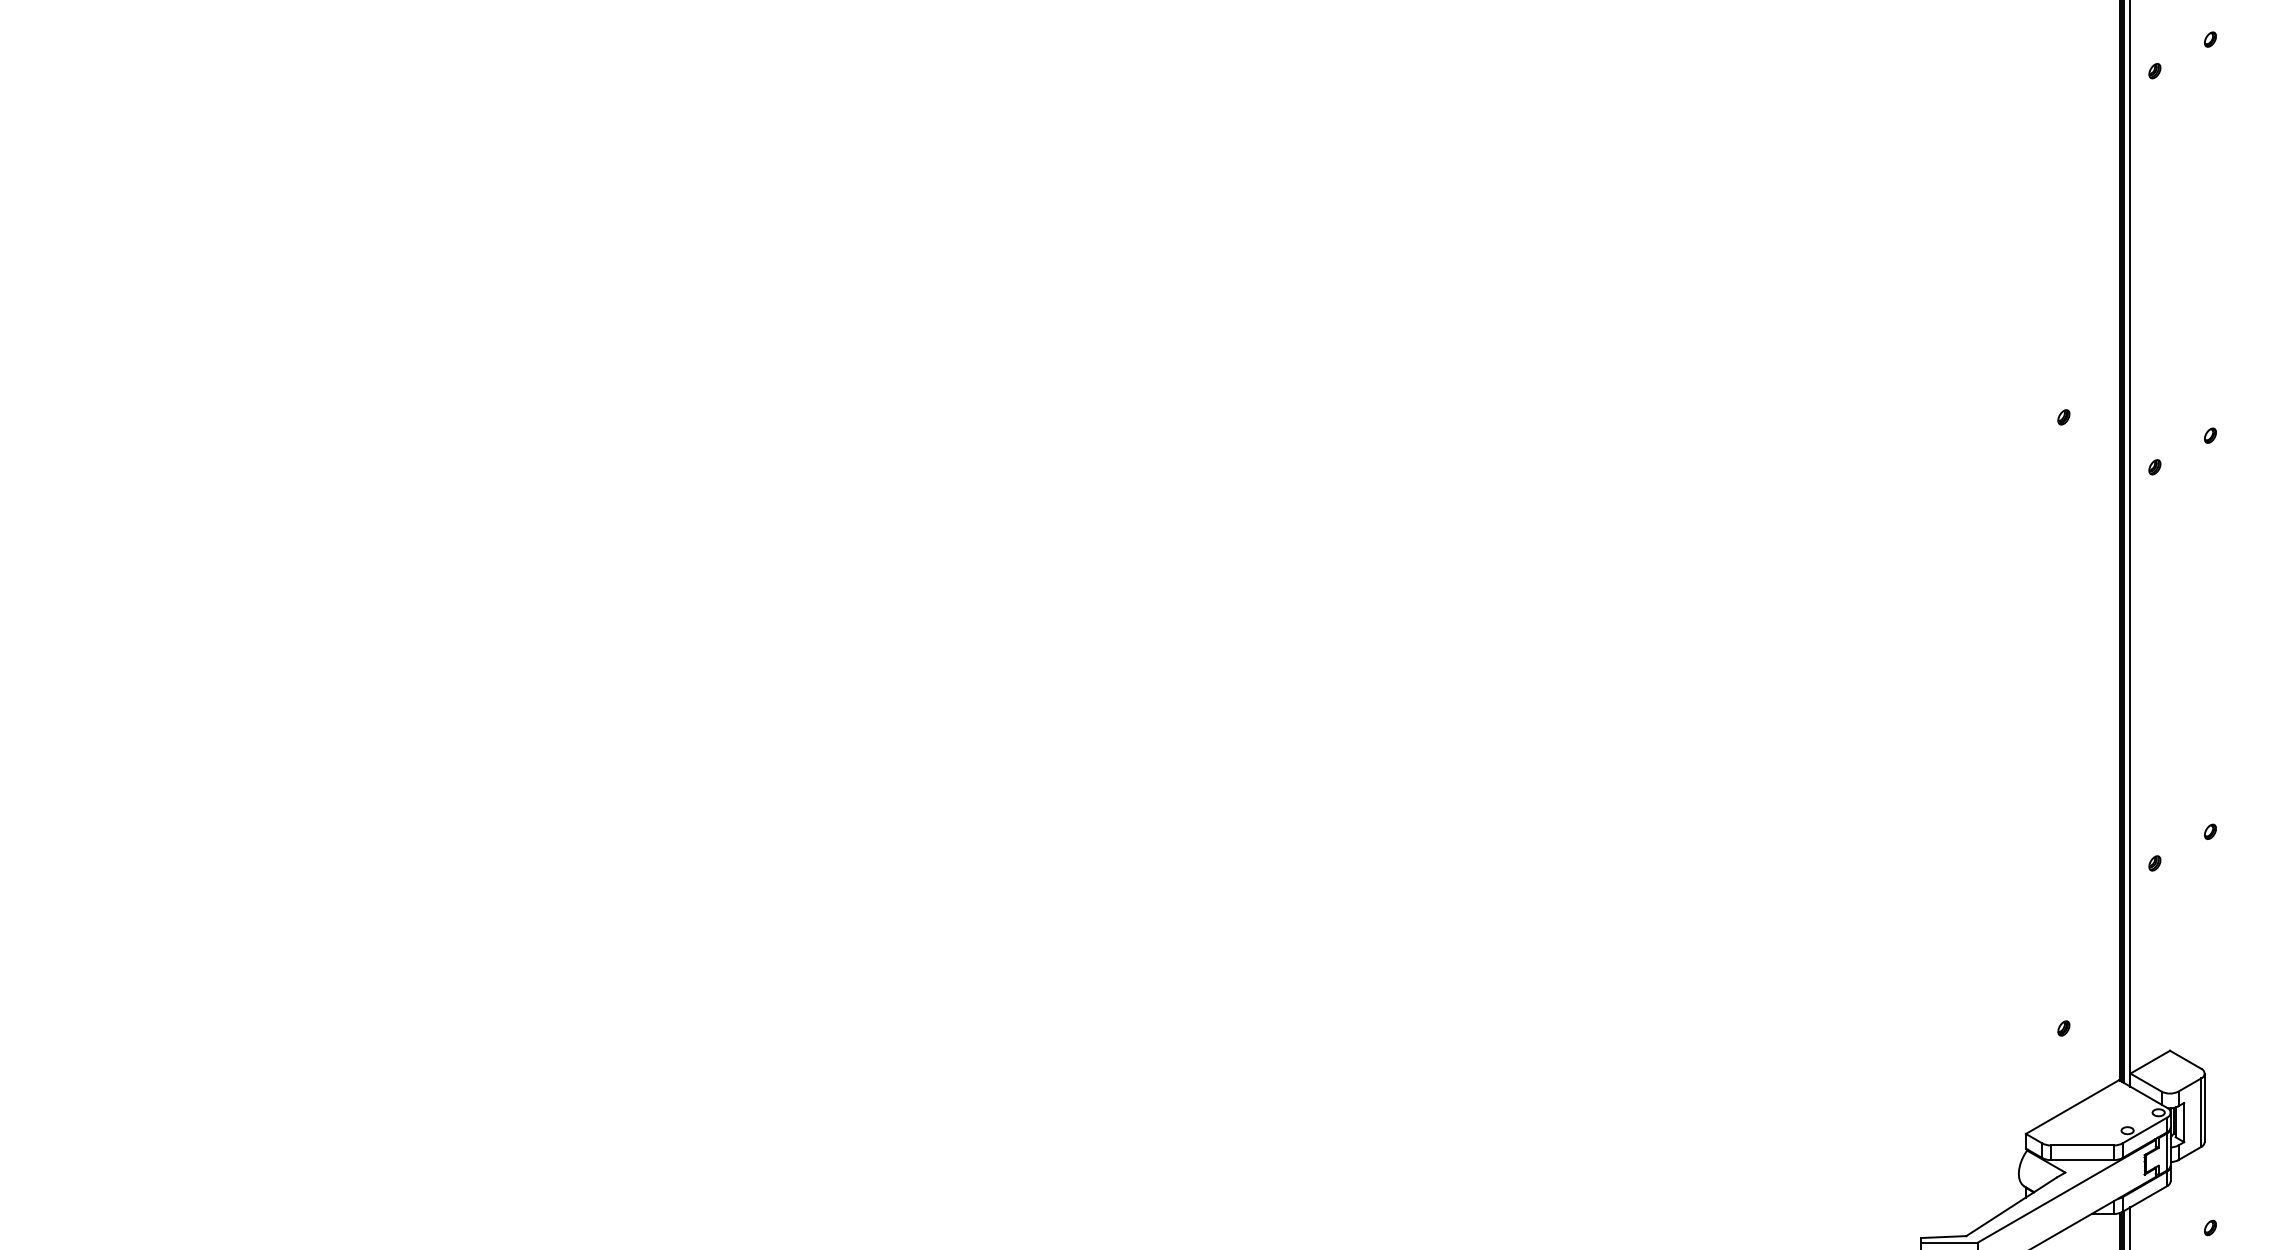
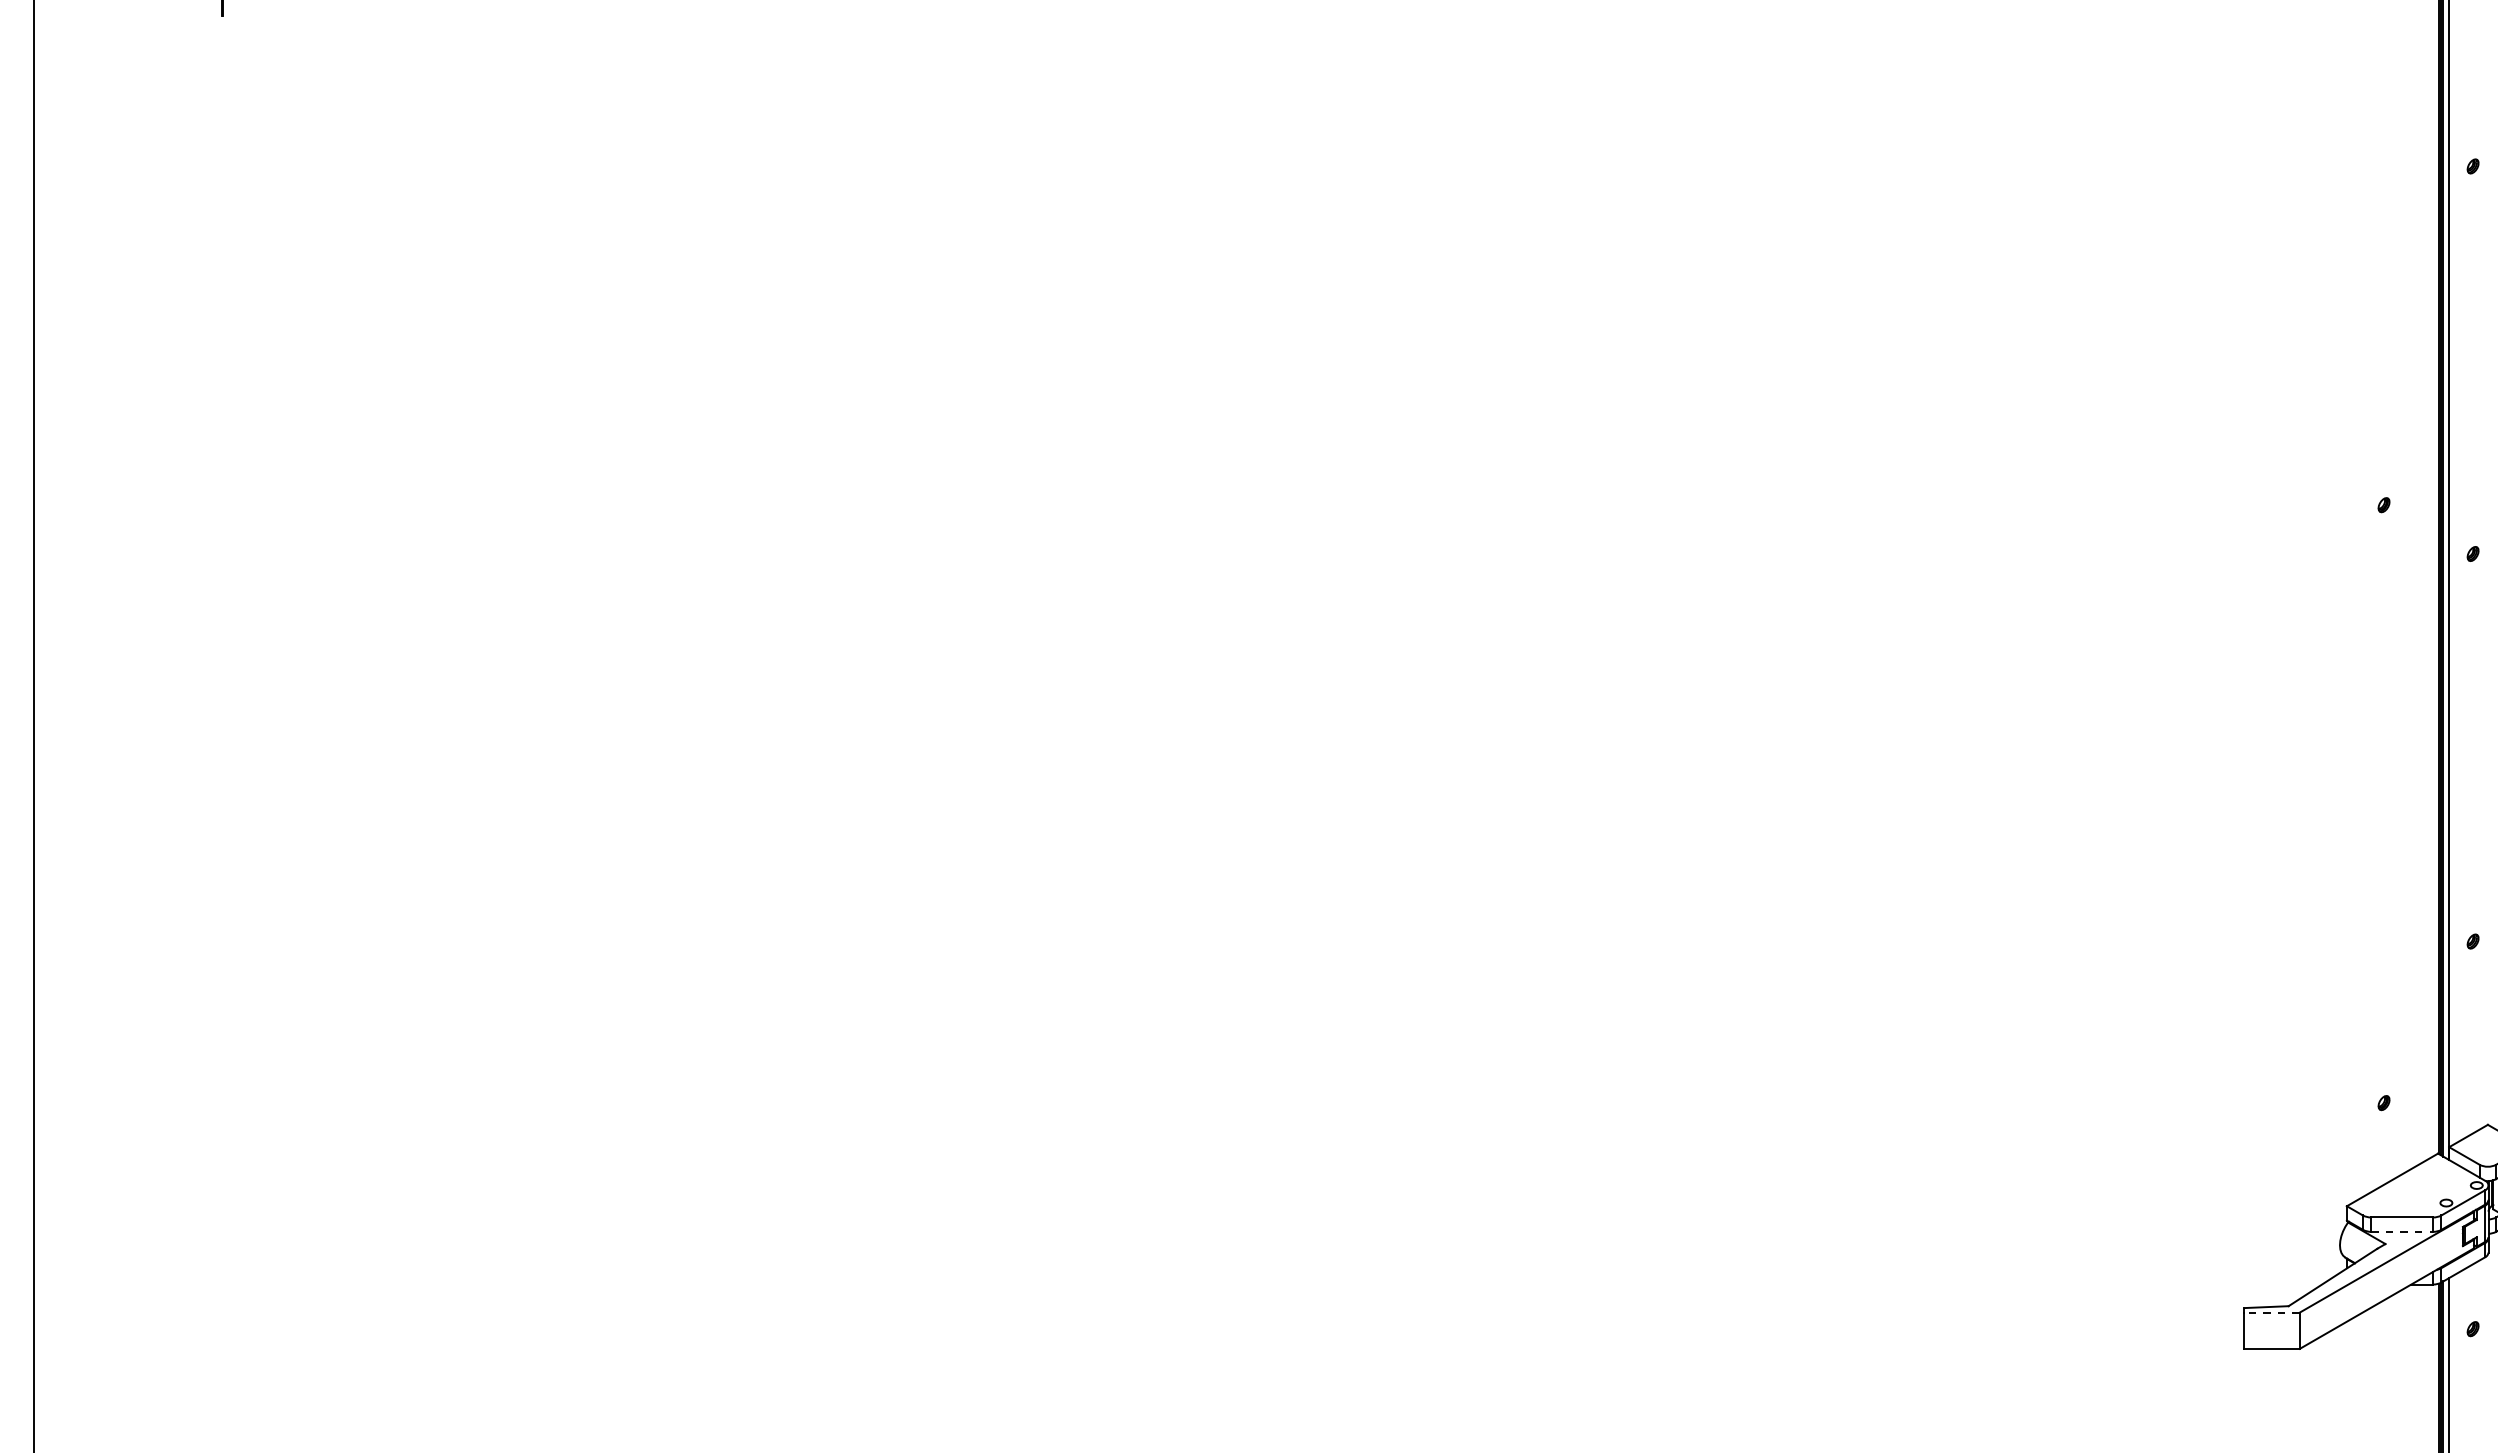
line: (2082, 1159) -> (2402, 1231), solid -> dashed
line: (1949, 1242) -> (2272, 1312), solid -> dashed

